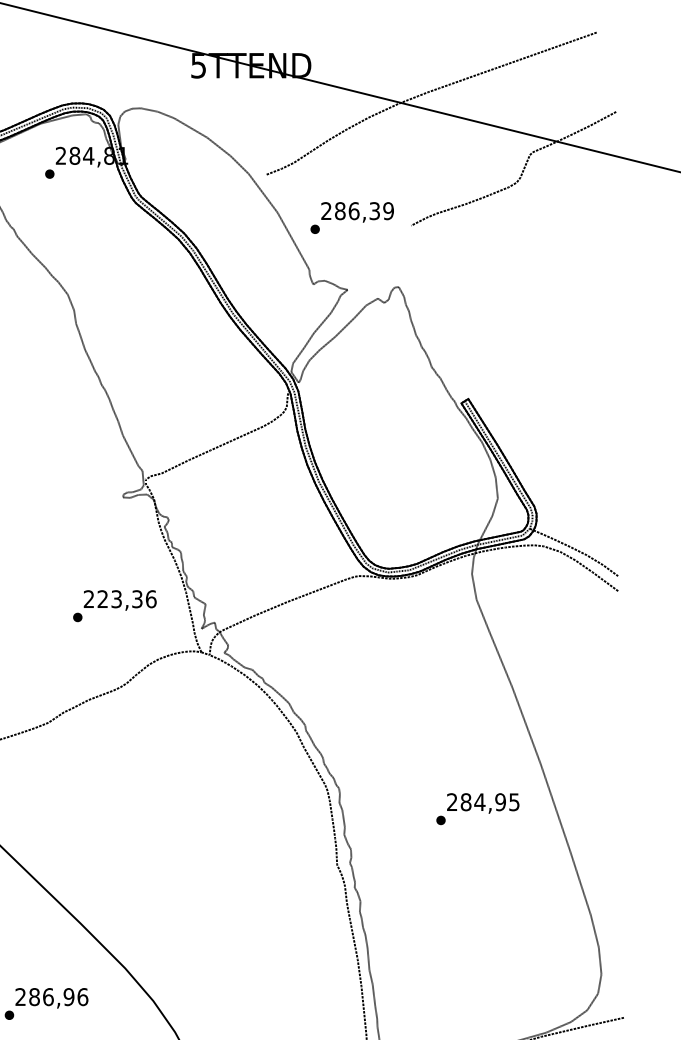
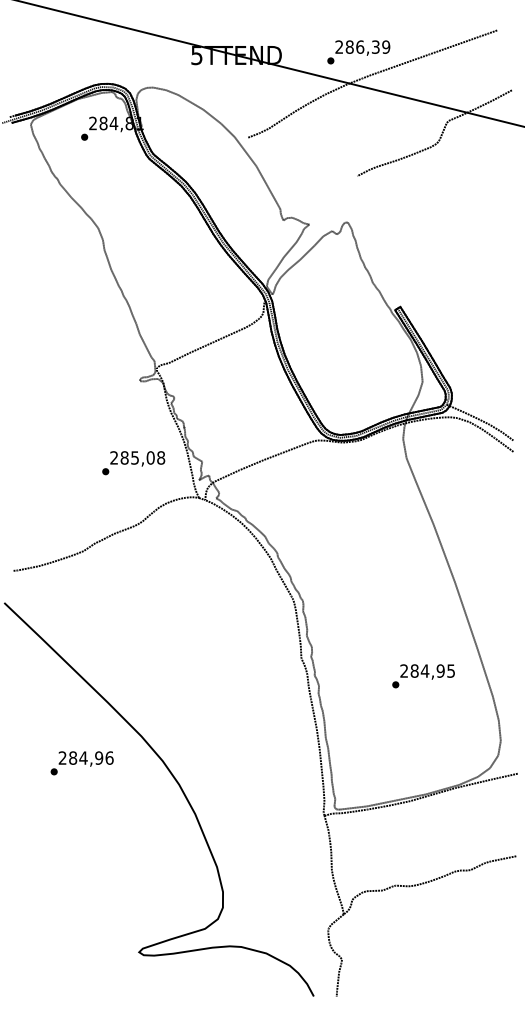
text: (351, 218) -> (358, 52), moved
text: (126, 598) -> (142, 457), 223,36 -> 285,08
text: (477, 809) -> (423, 676), moved
text: (48, 996) -> (83, 757), 286,96 -> 284,96

